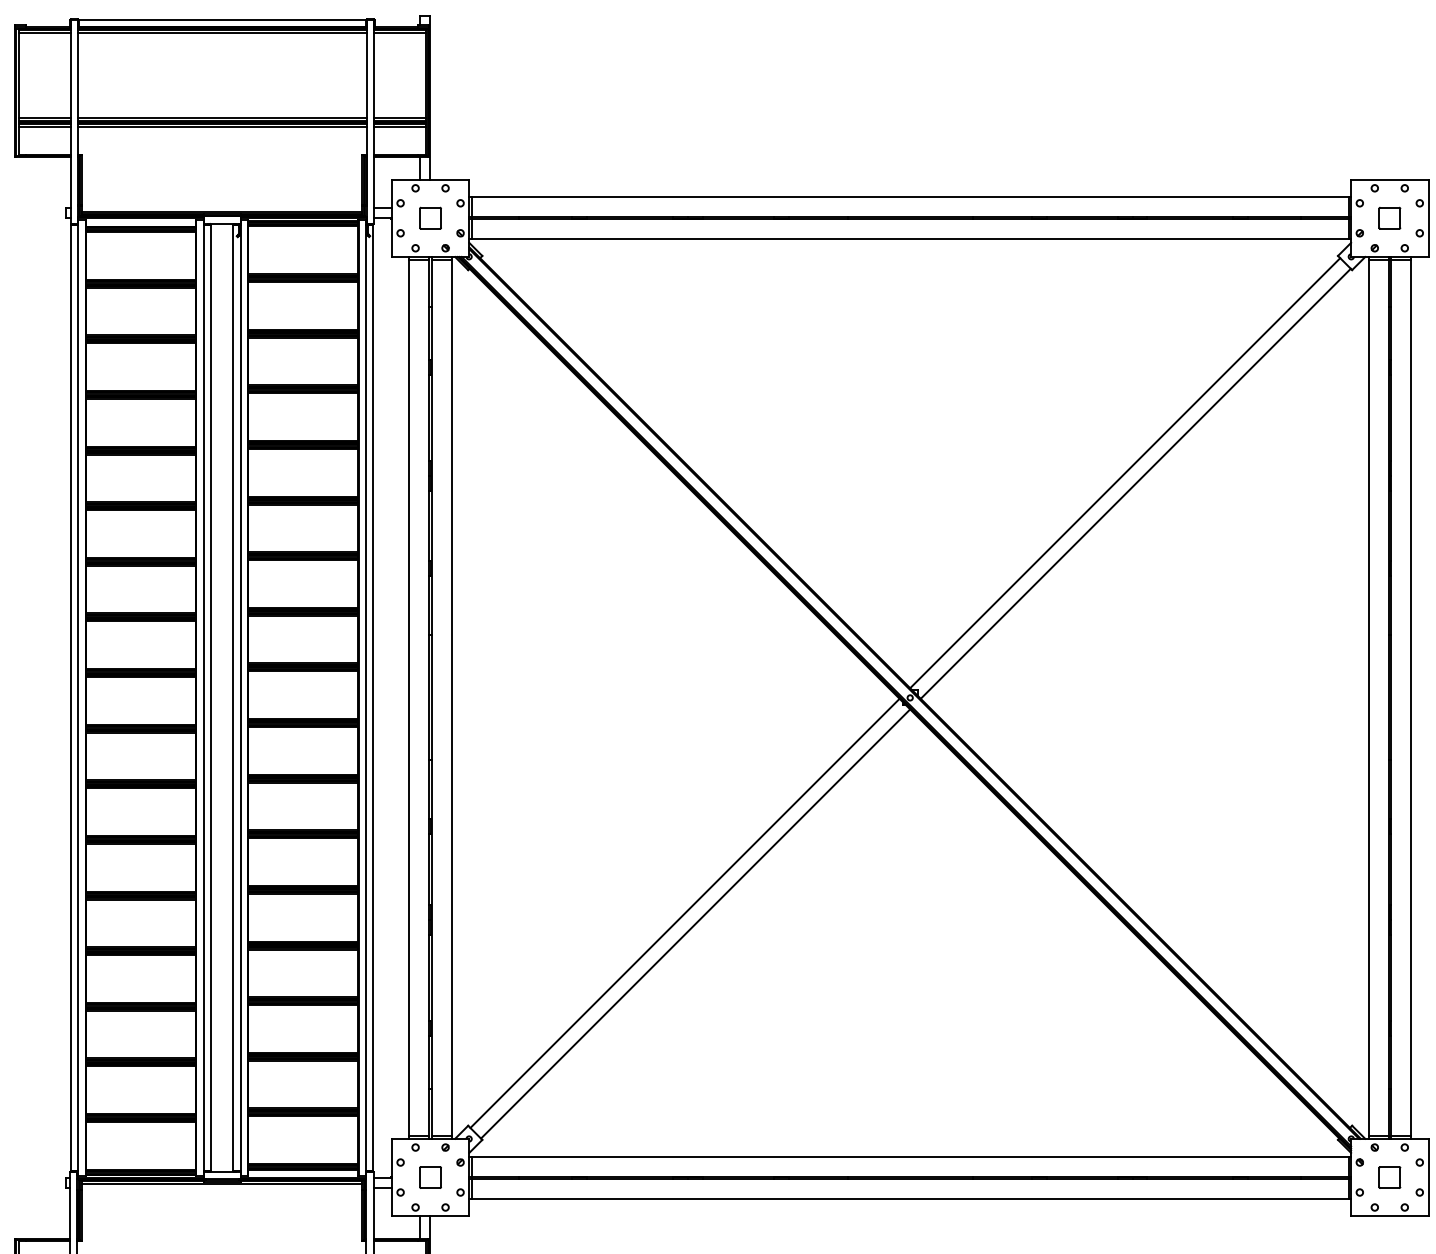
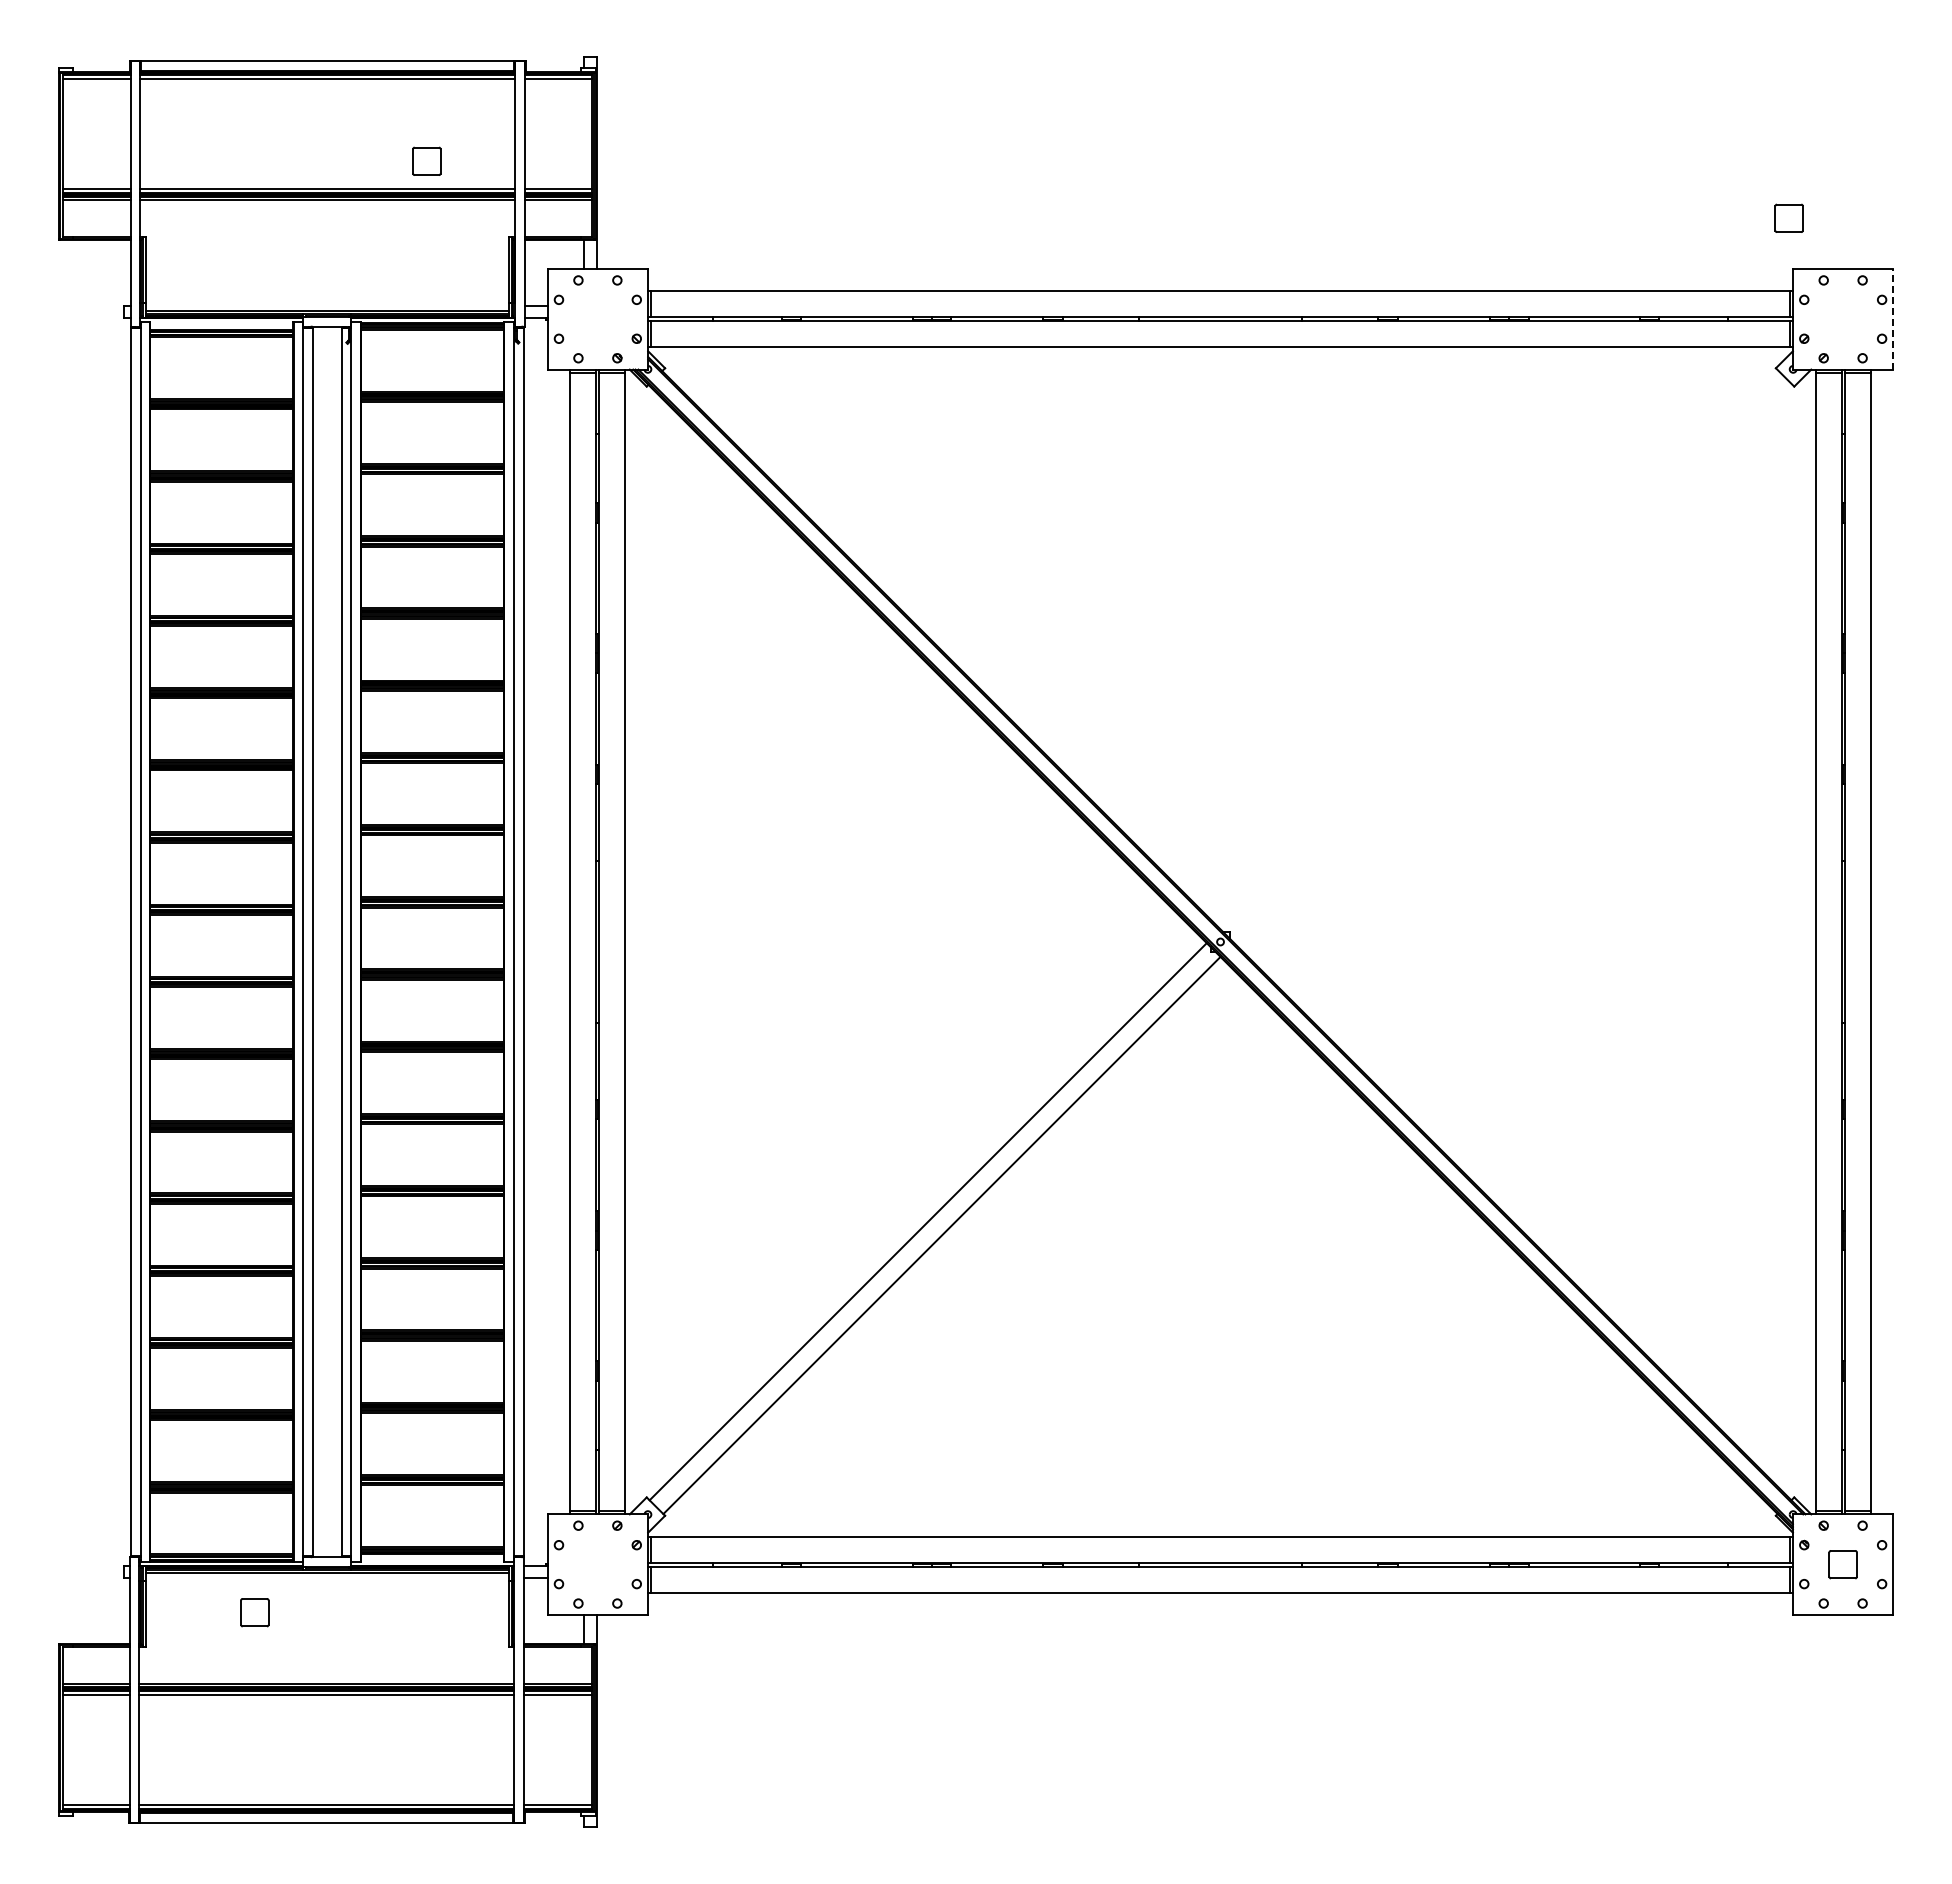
part: (430, 217) -> (426, 160), moved
part: (1389, 217) -> (1788, 217), moved
line: (1428, 217) -> (1893, 318), solid -> dashed
line: (1125, 473) -> (1499, 650), removed
line: (1135, 483) -> (1513, 663), removed
part: (430, 1177) -> (254, 1612), moved

